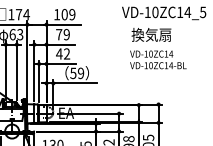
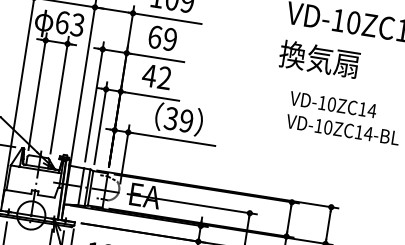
text: (59, 34) -> (155, 36), 79 -> 69
text: (151, 34) -> (319, 58), moved
text: (73, 72) -> (171, 116), 59 -> 39

